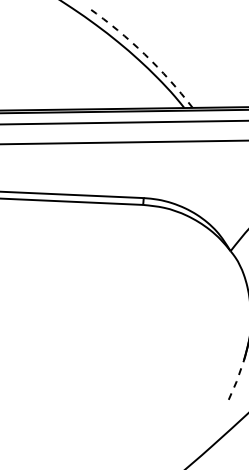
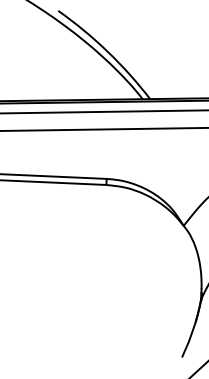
arc: (144, 54) -> (107, 51), dashed -> solid
line: (237, 379) -> (189, 339), dashed -> solid

